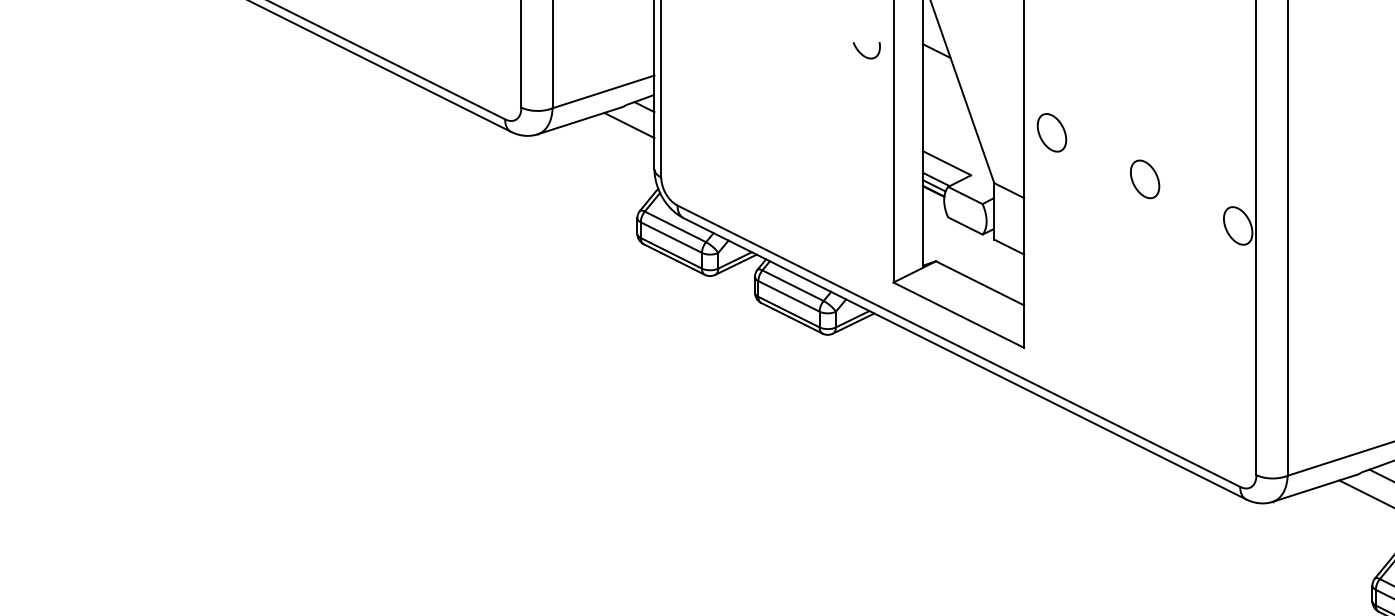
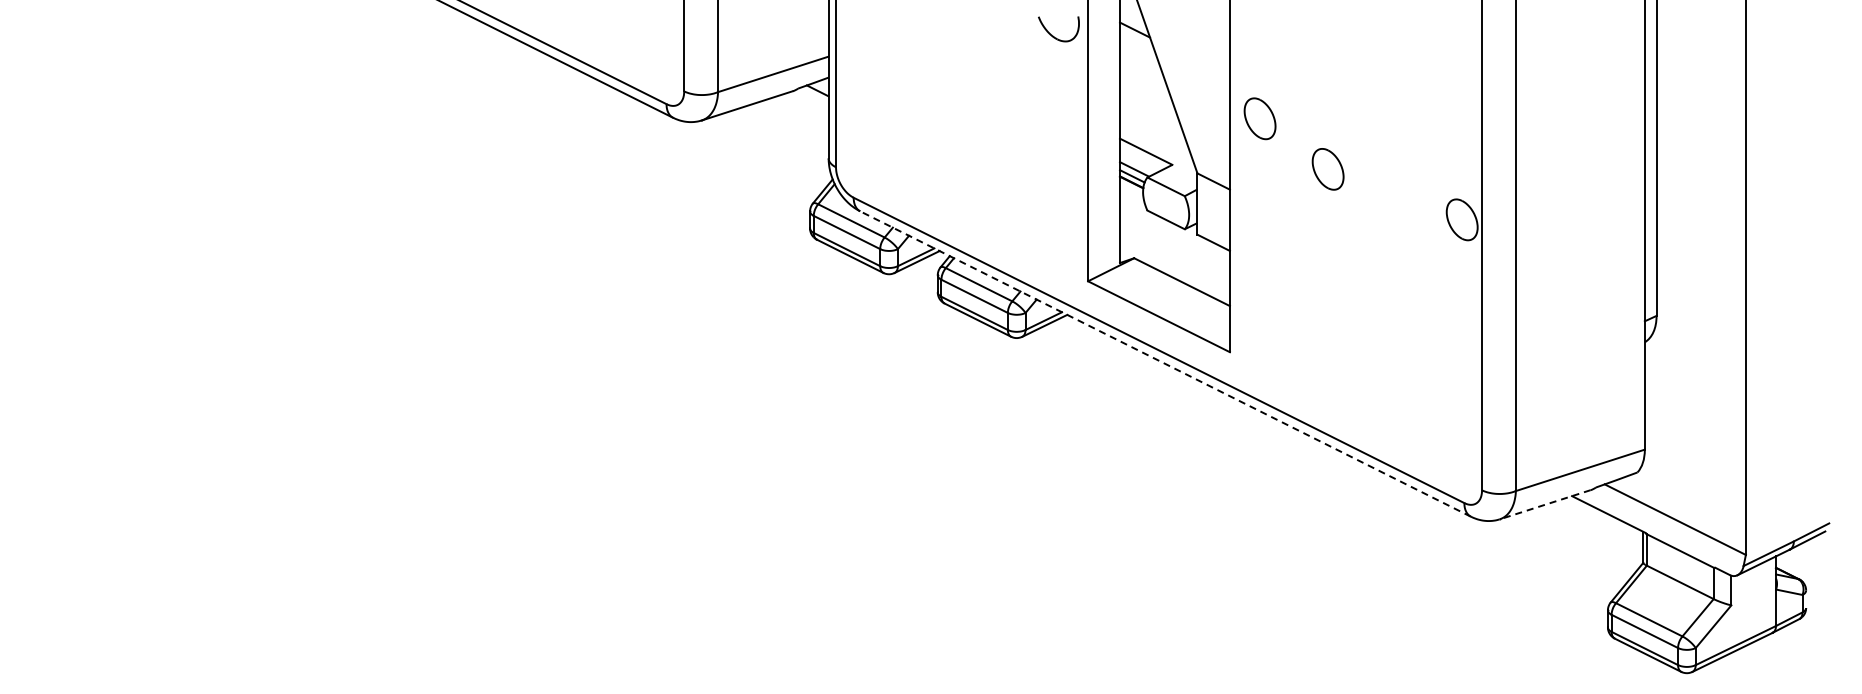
part: (867, 50) -> (1059, 29), size x1.4
line: (629, 125) -> (801, 110), removed
part: (1144, 179) -> (1327, 169), moved
line: (964, 358) -> (1165, 363), solid -> dashed
line: (1314, 488) -> (1545, 504), solid -> dashed

